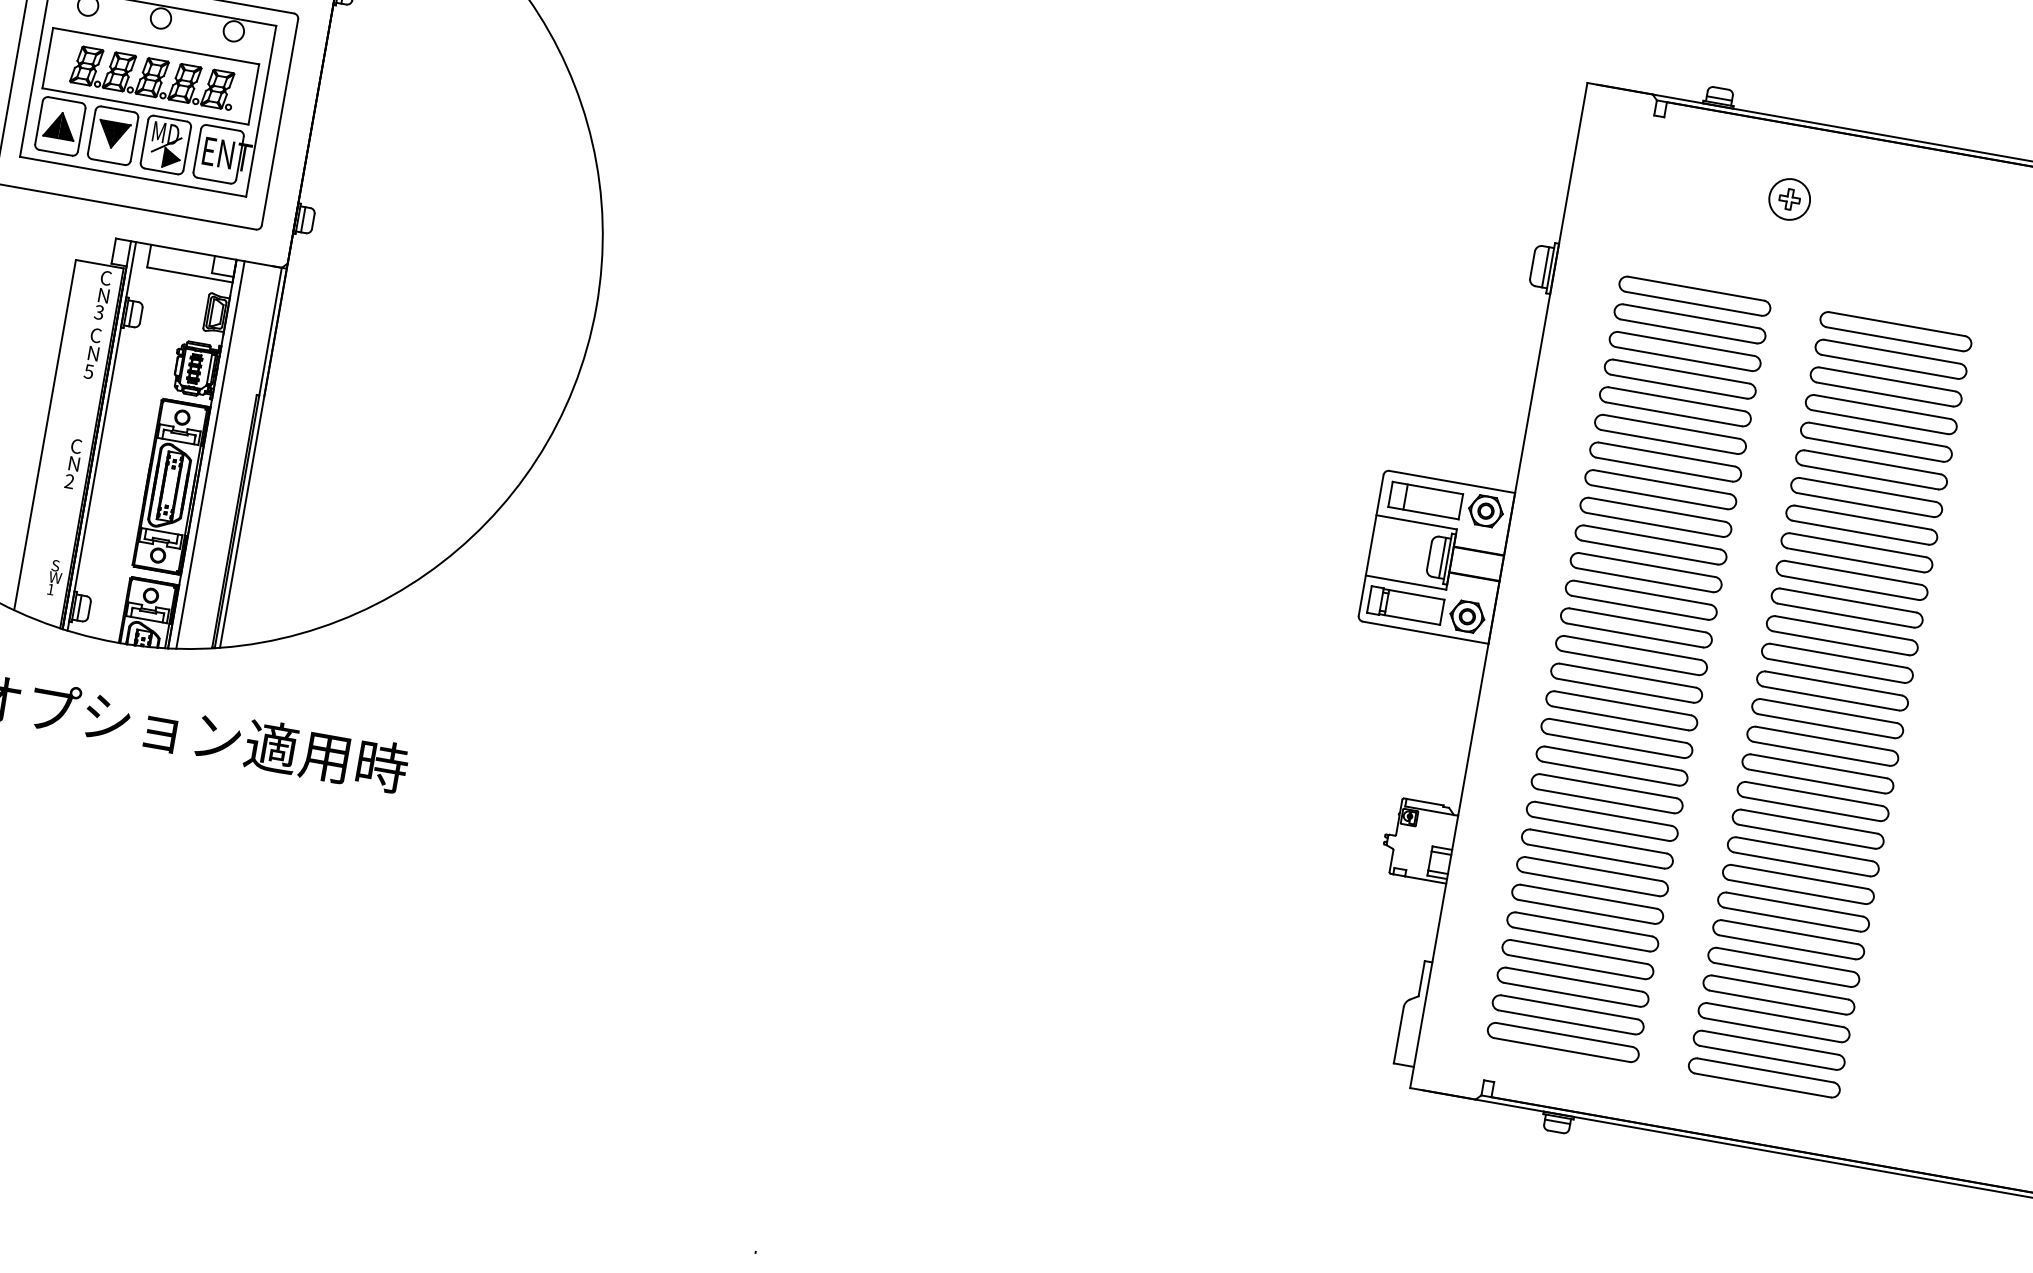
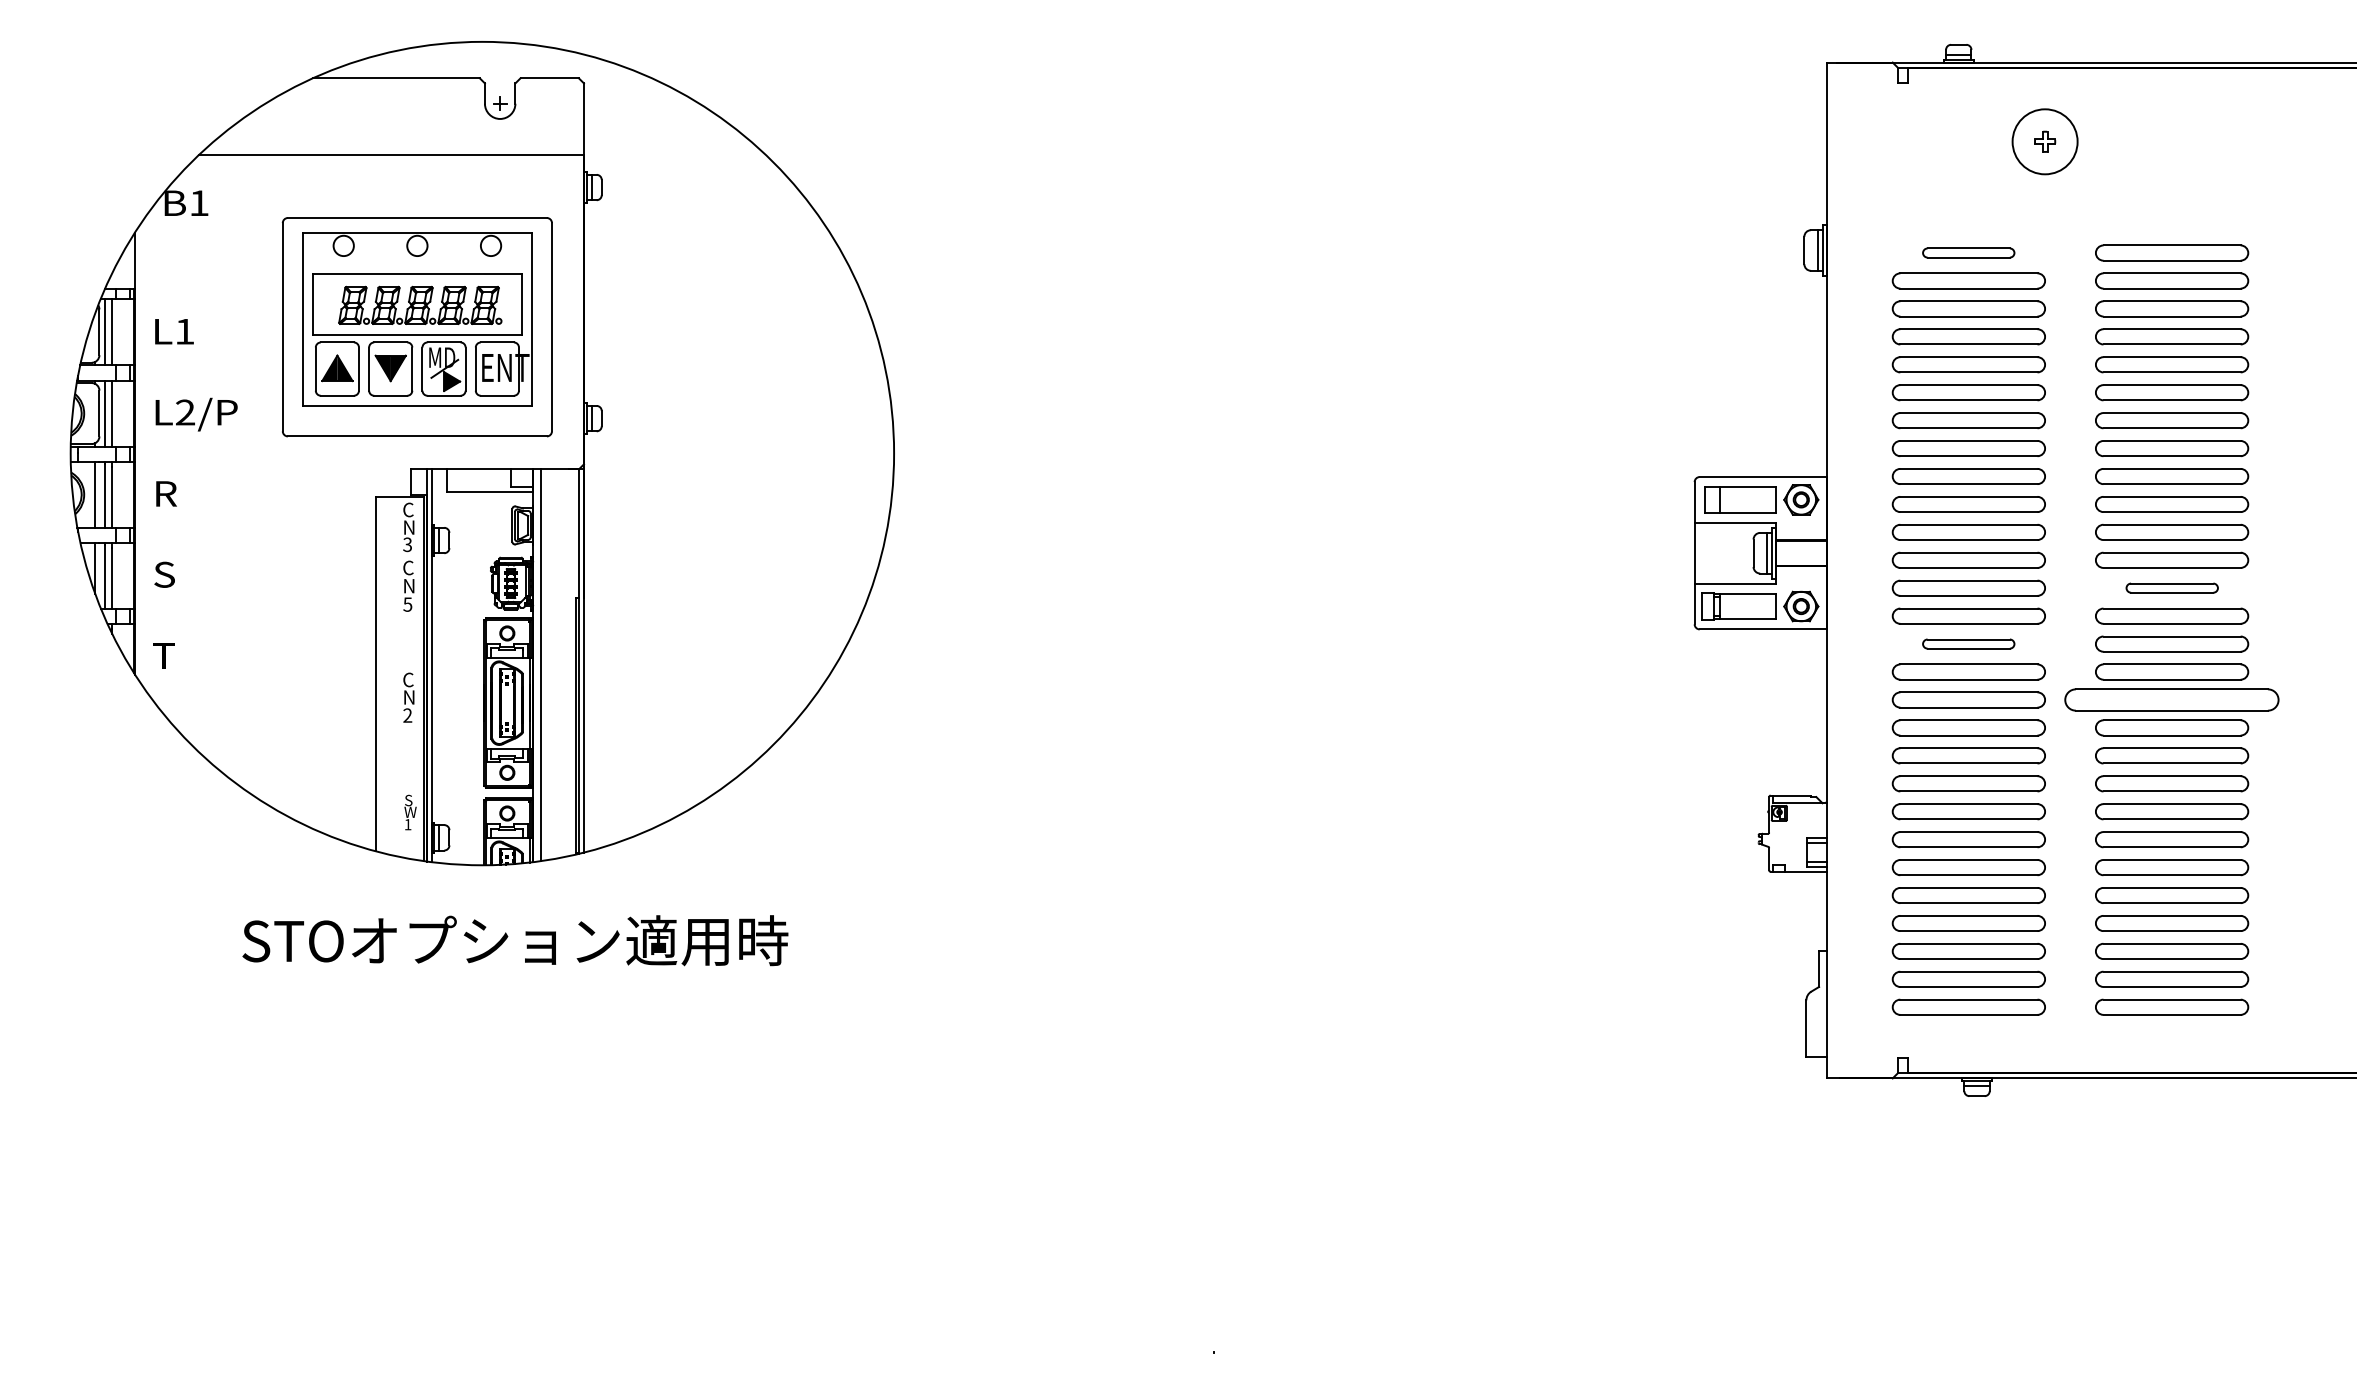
circle: (1789, 199) -> (2044, 141), size x1.6
part: (1694, 295) -> (1968, 252), size x0.6
part: (1837, 662) -> (2172, 587), size x0.6
part: (1626, 682) -> (1968, 643), size x0.6
part: (1818, 773) -> (2172, 699), size x1.4

